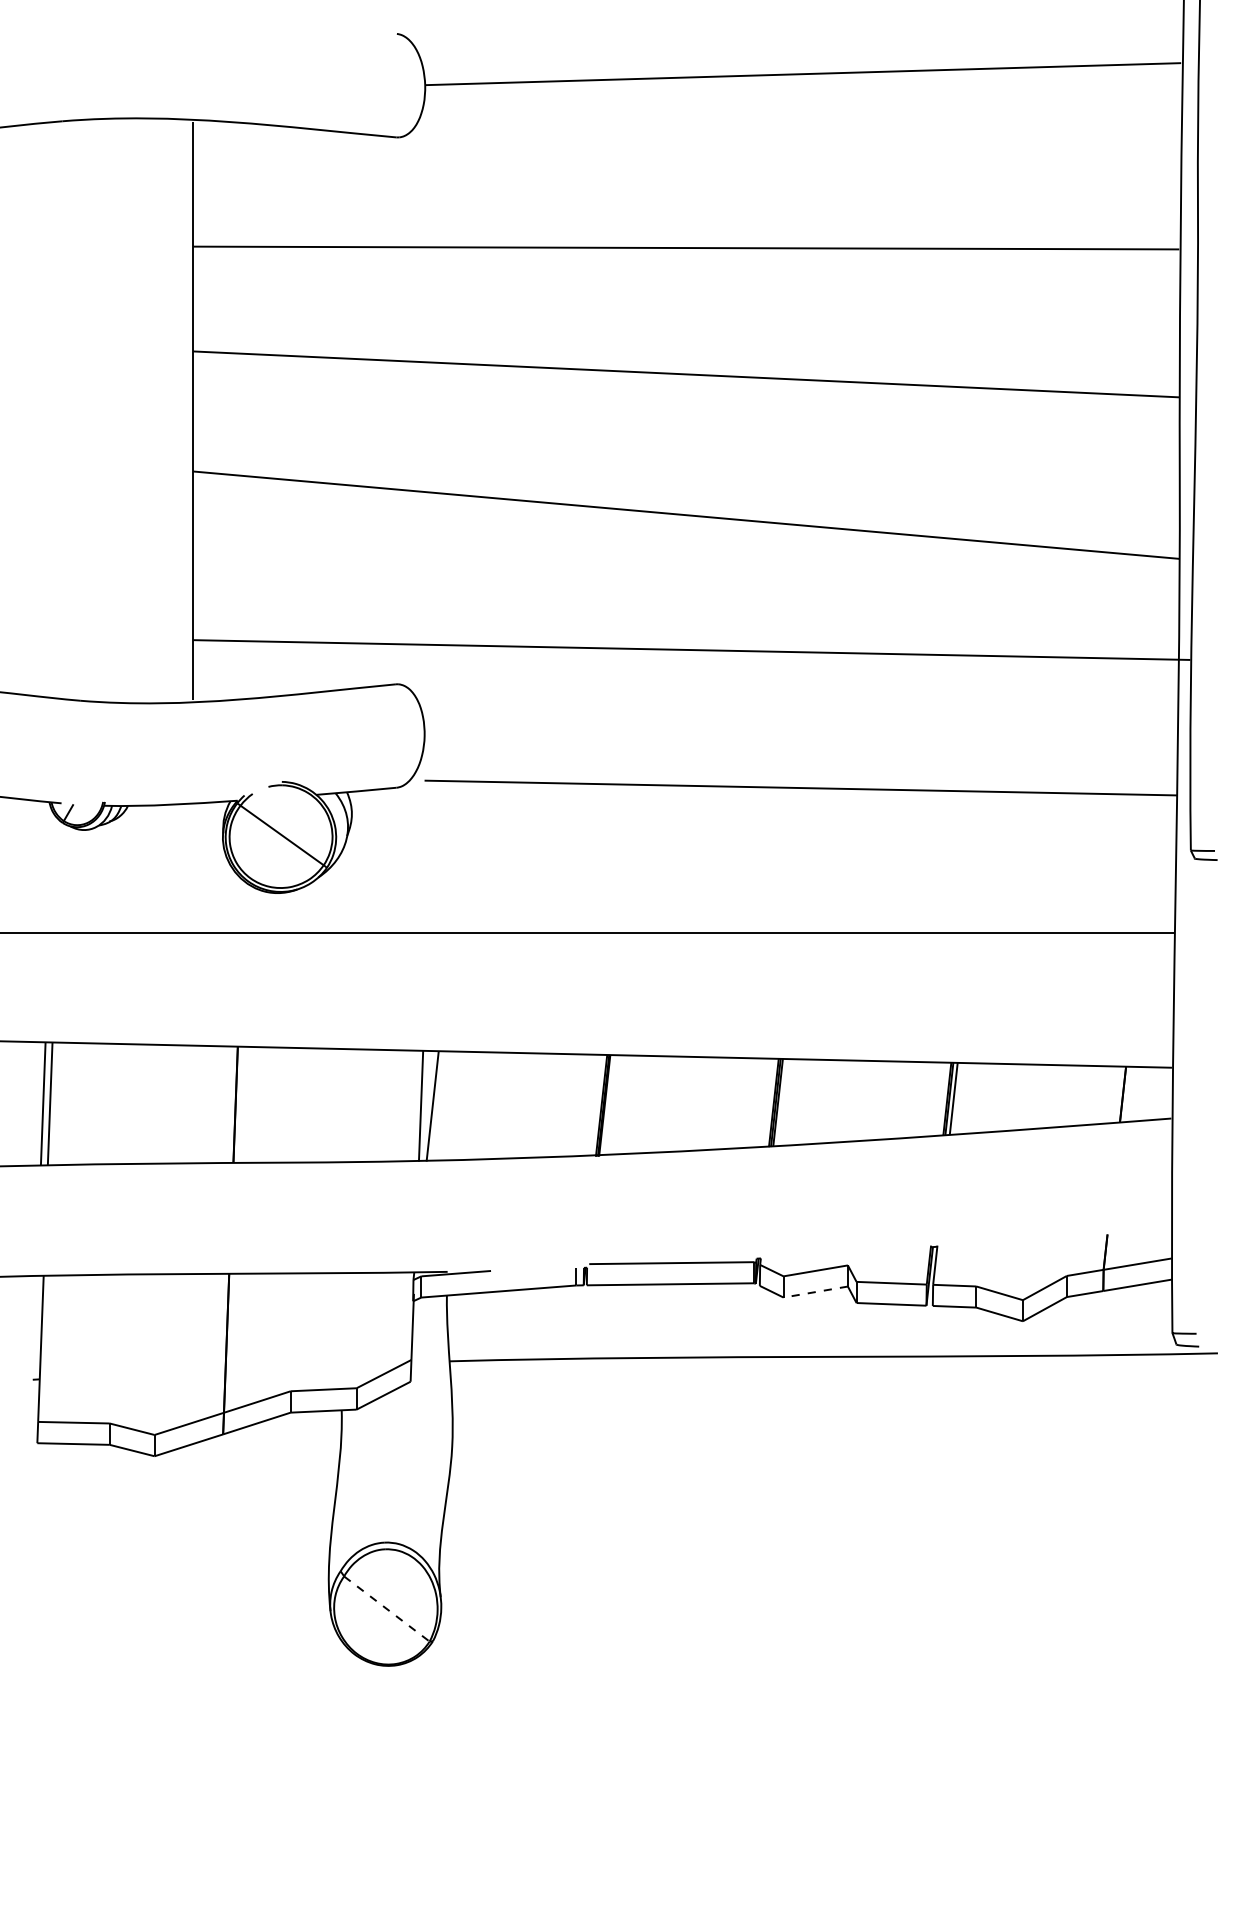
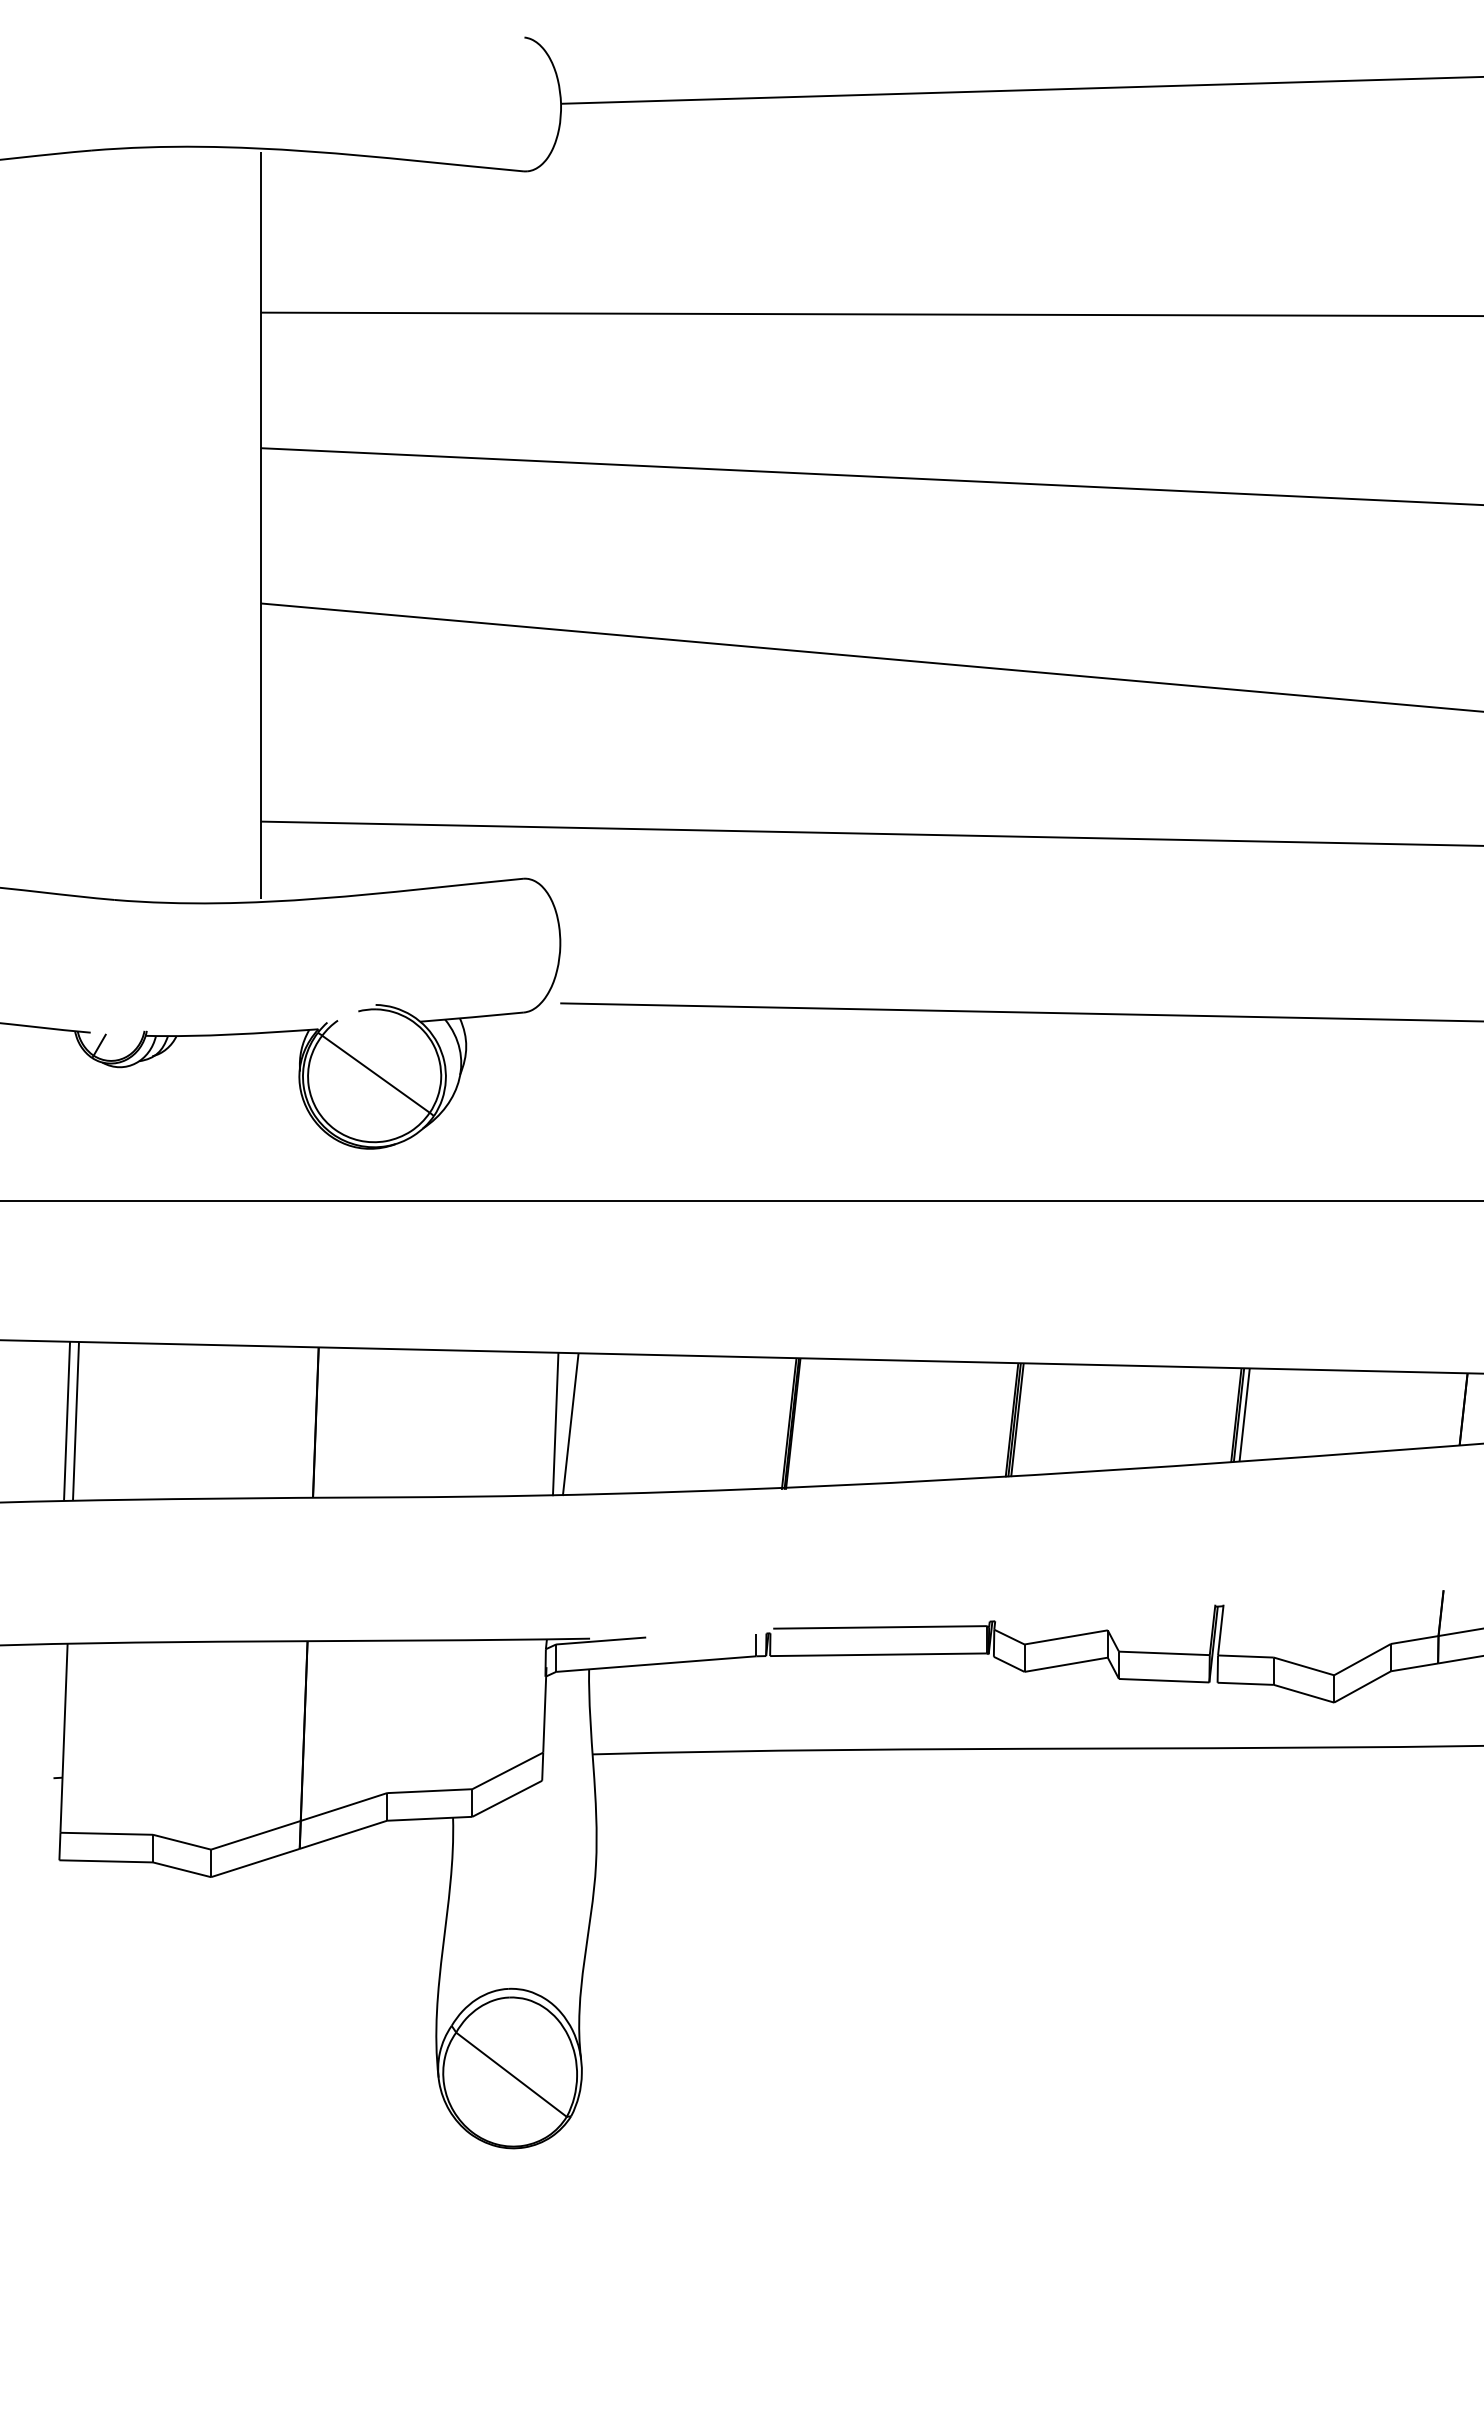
line: (815, 1292) -> (1065, 1665), dashed -> solid
line: (386, 1609) -> (510, 2075), dashed -> solid

